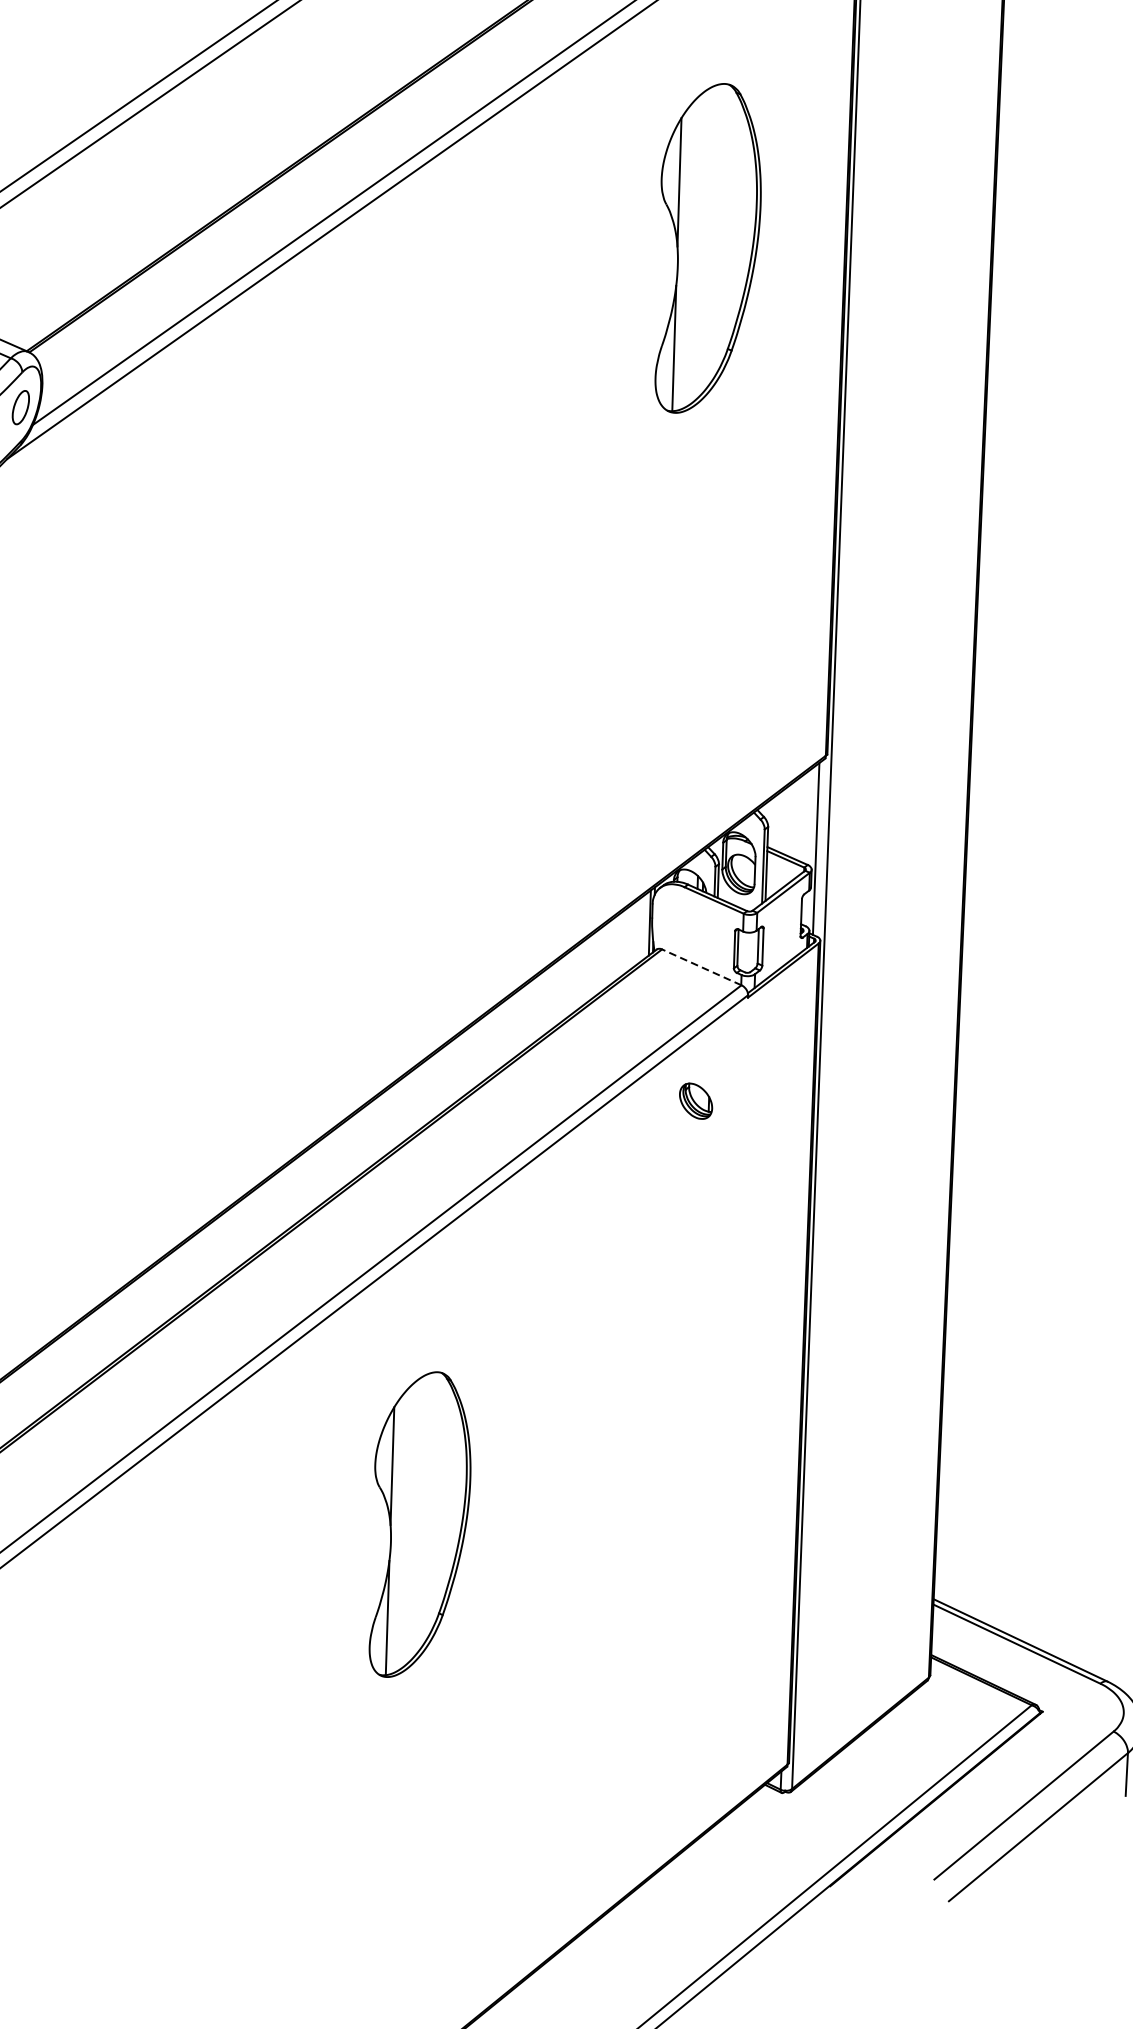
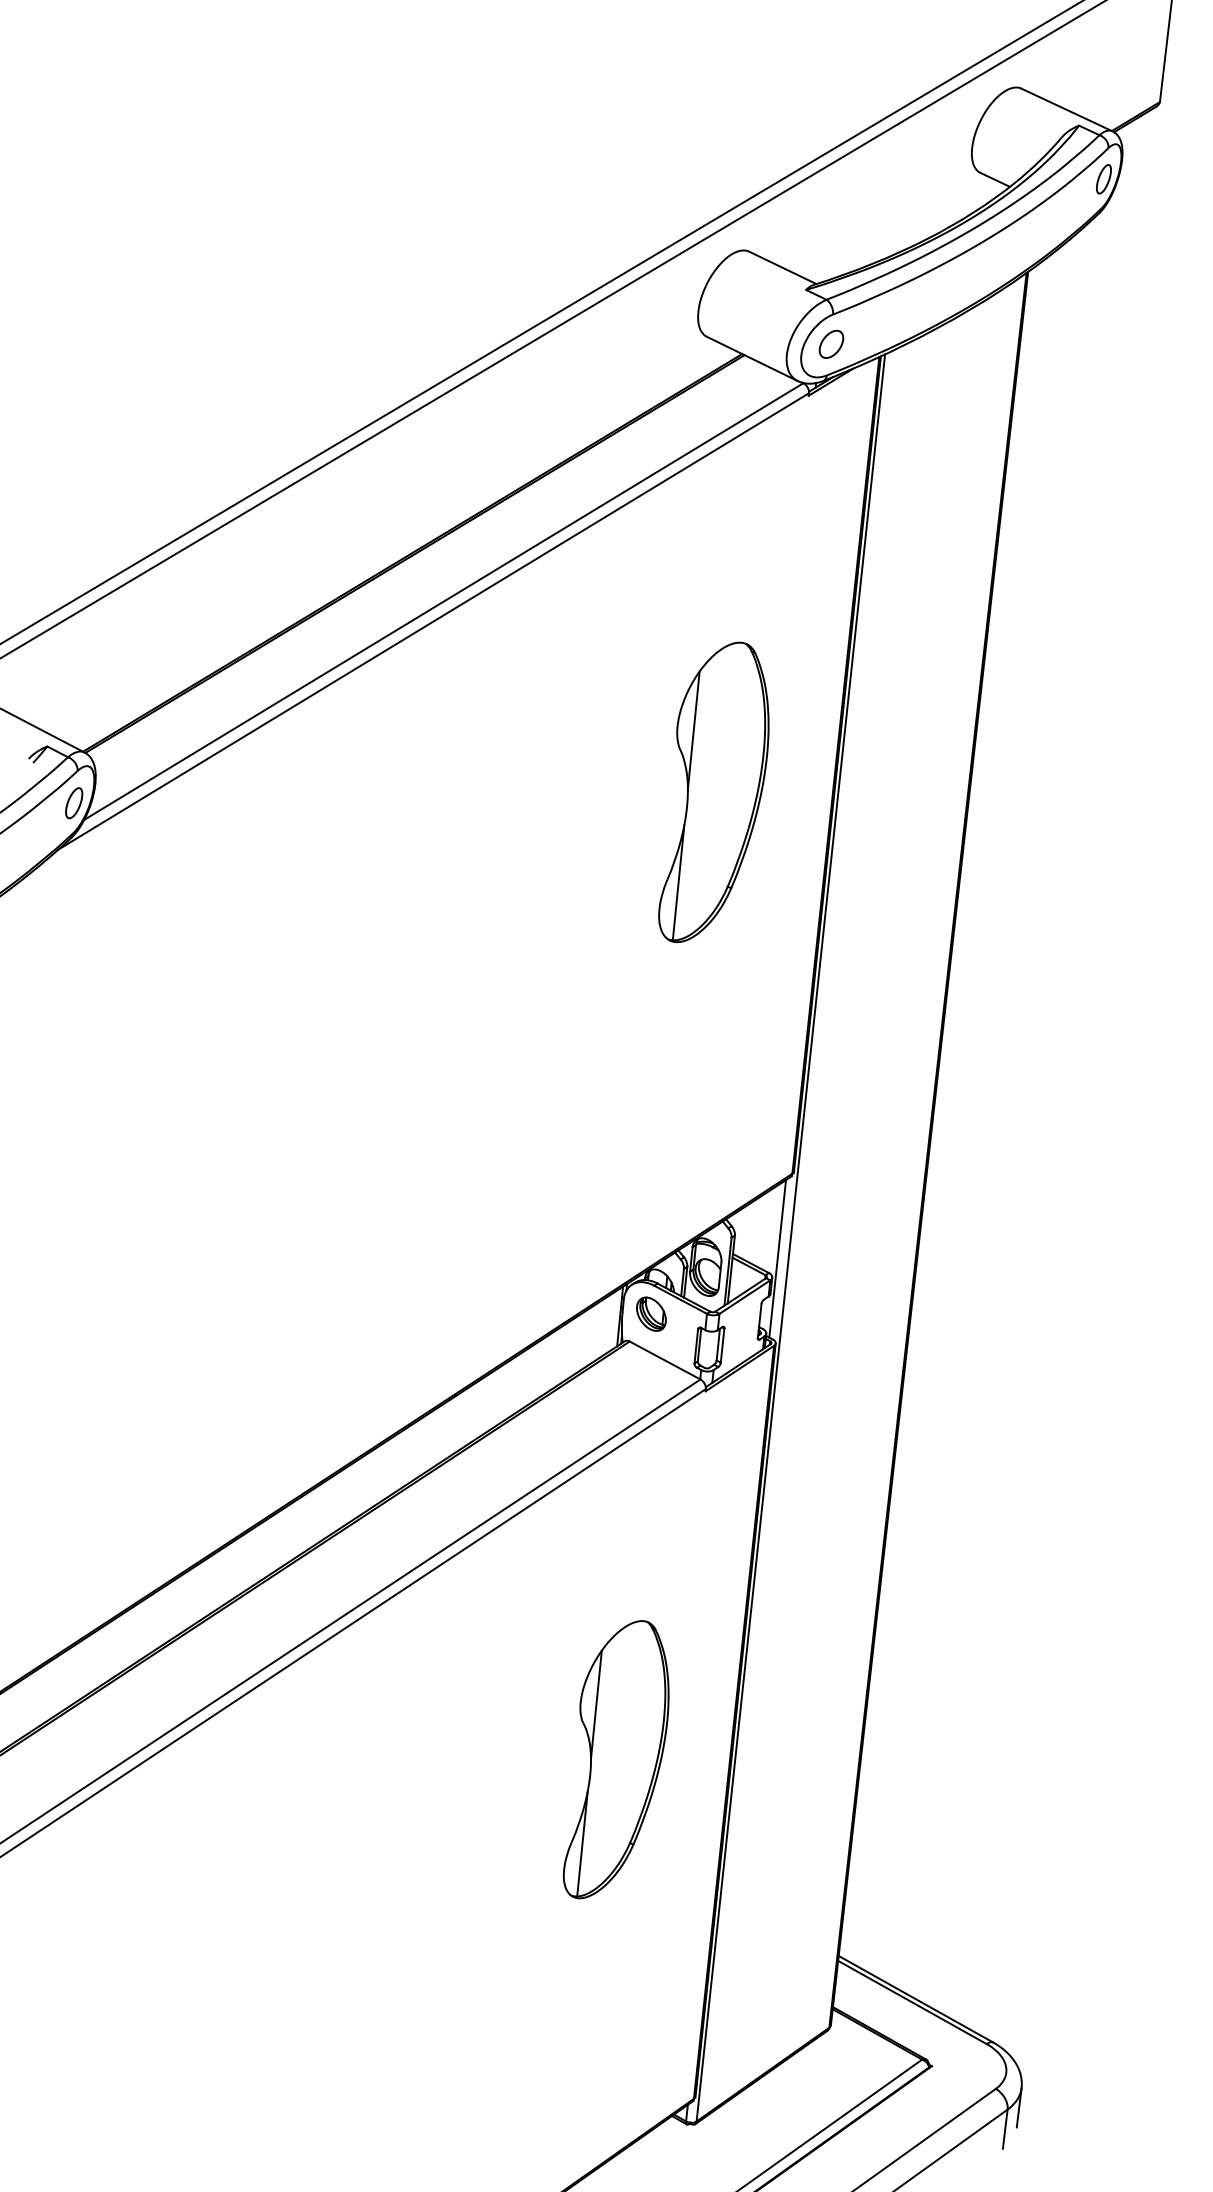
part: (705, 248) -> (713, 792), moved
line: (701, 967) -> (664, 1360), dashed -> solid
part: (696, 1100) -> (651, 1313), moved
part: (417, 1524) -> (615, 1759), moved

